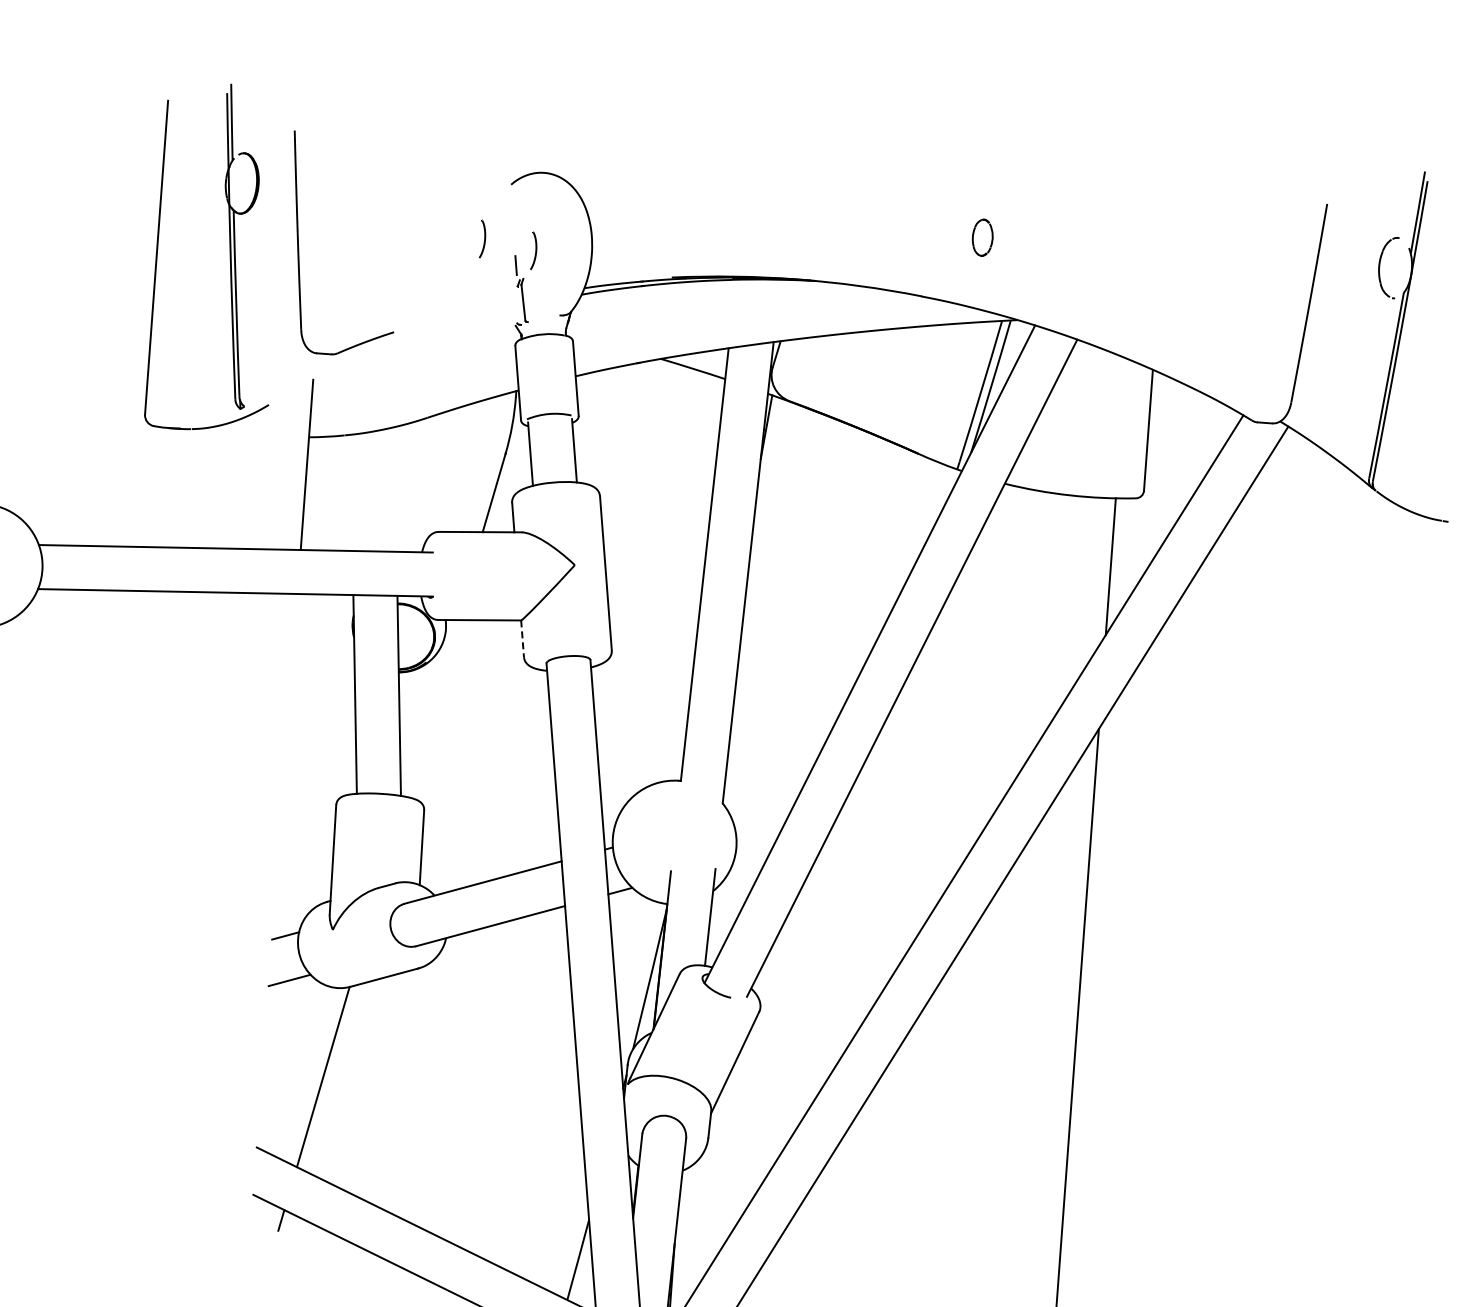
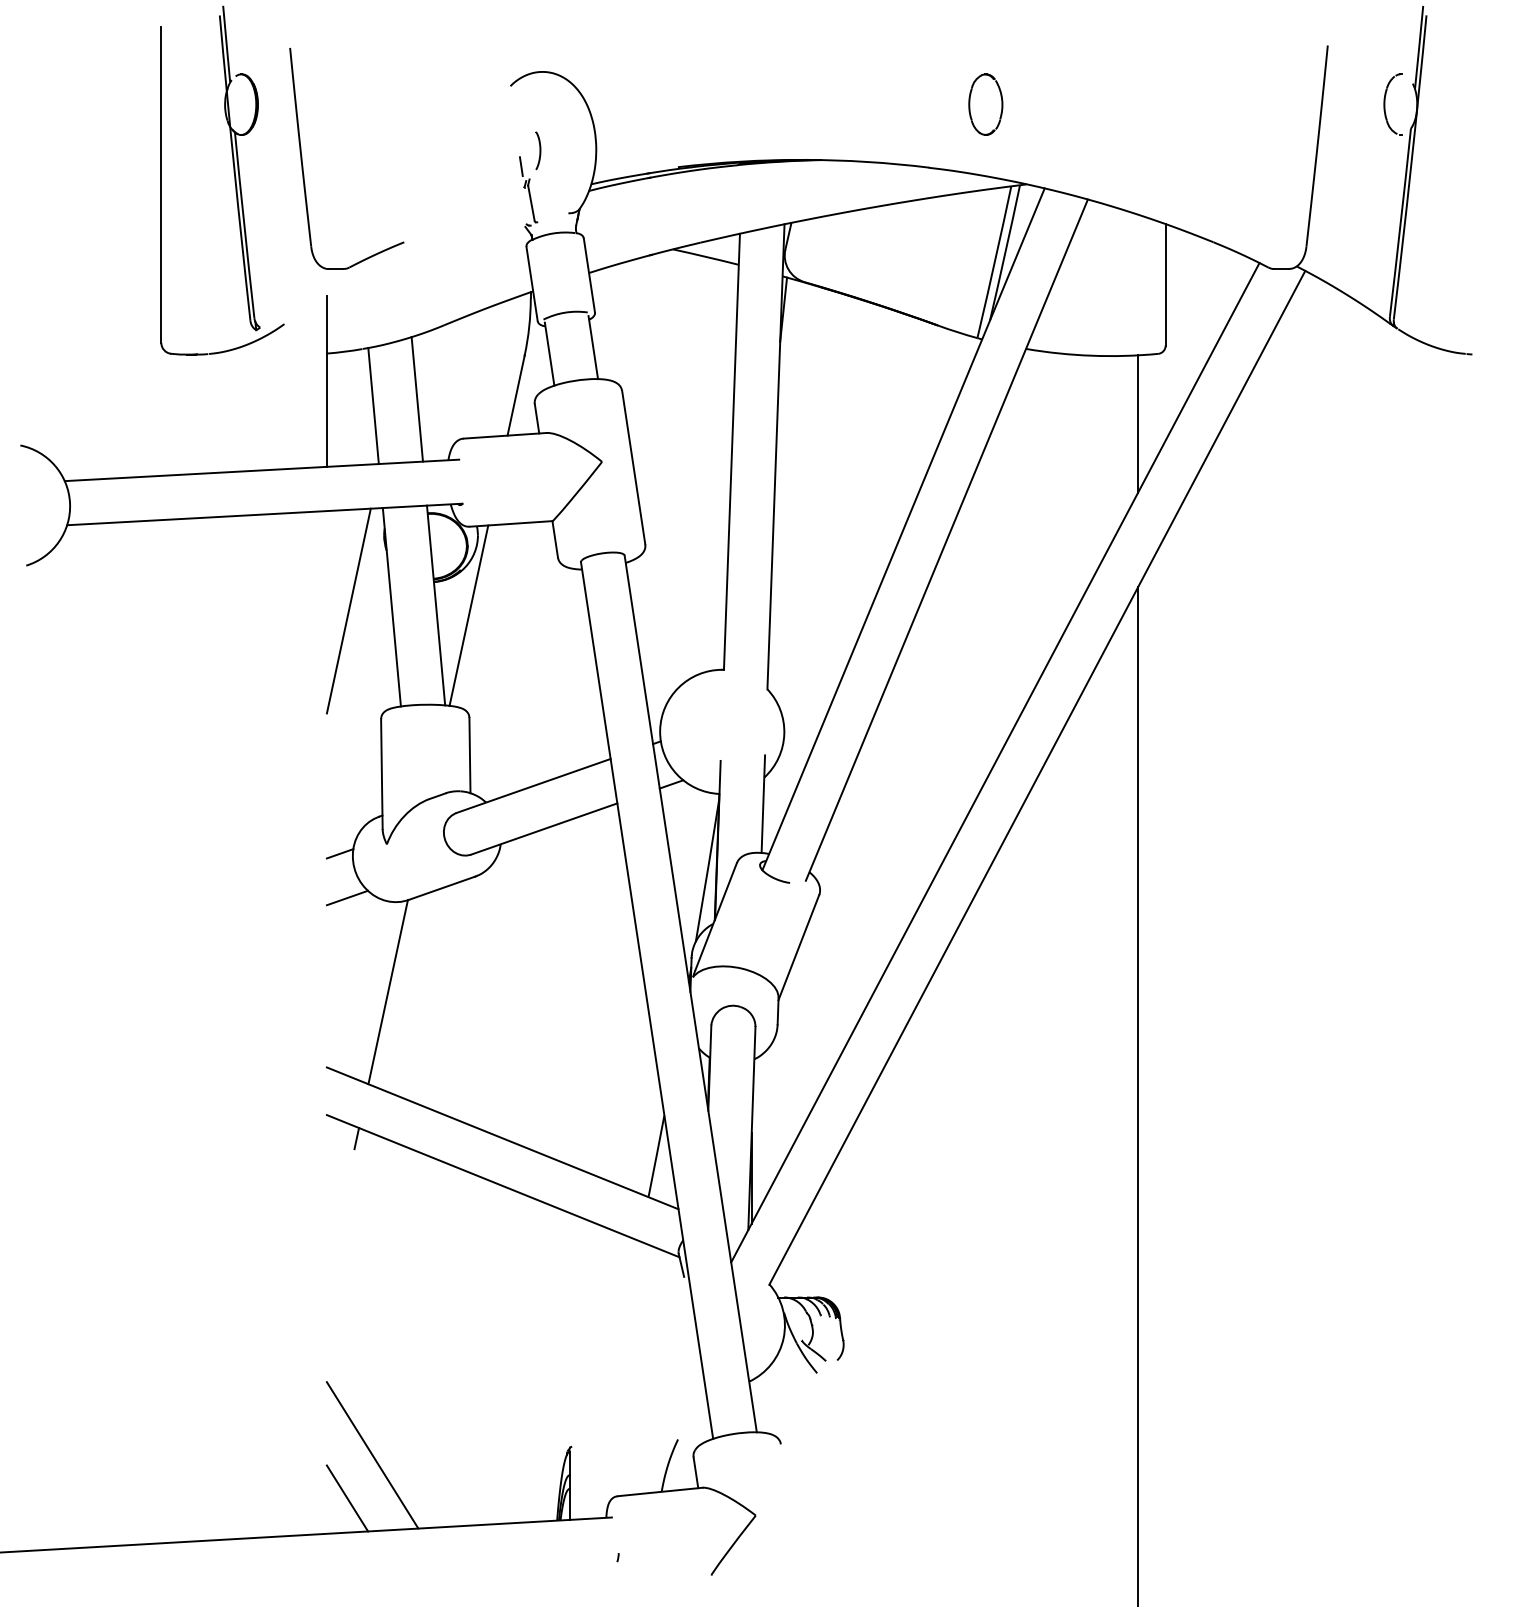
part: (982, 237) -> (985, 104), size x1.67
curve: (484, 239) -> (487, 142), removed
line: (394, 489) -> (416, 399), added
line: (351, 493) -> (373, 406), added
line: (522, 638) -> (555, 539), dashed -> solid
line: (311, 694) -> (348, 610), added
line: (430, 708) -> (468, 615), added

